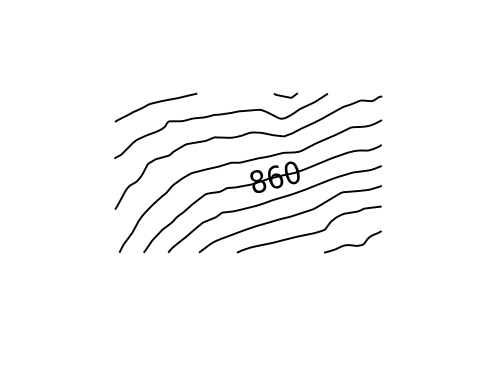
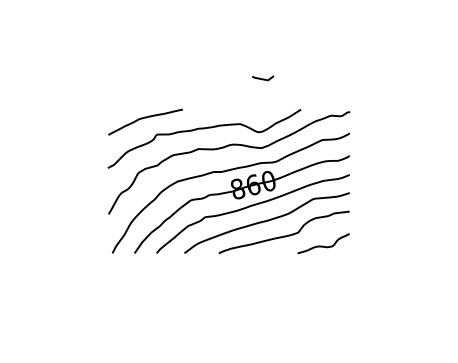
curve: (286, 95) -> (263, 78), moved

